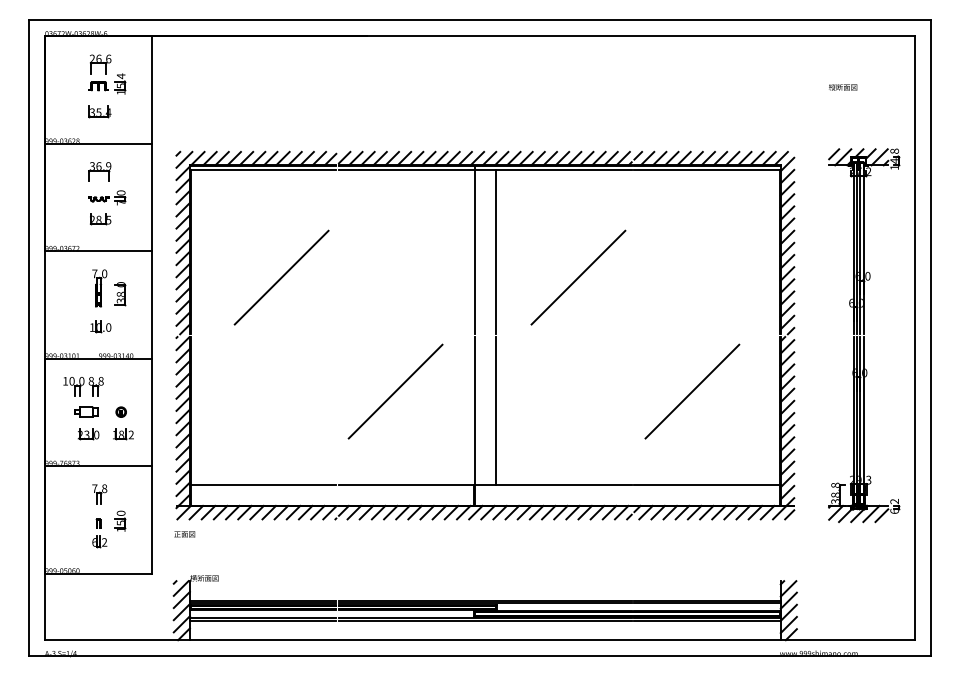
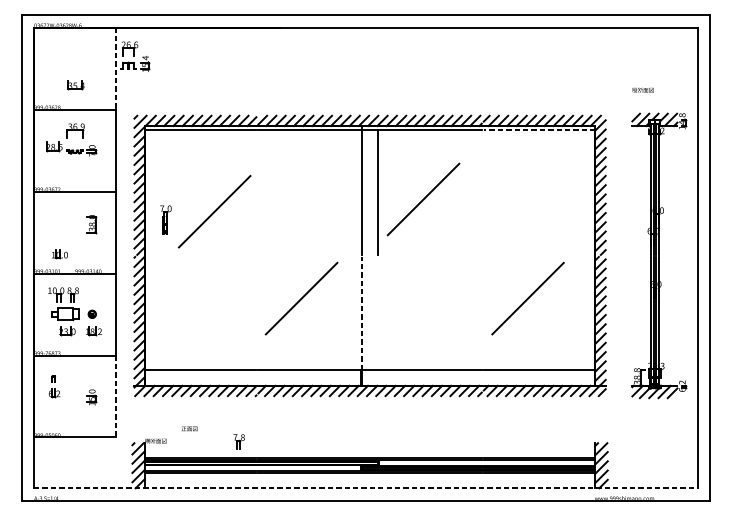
part: (107, 74) -> (135, 56), moved
text: (843, 87) -> (643, 90), moved
line: (152, 90) -> (116, 68), solid -> dashed
line: (707, 170) -> (539, 129), solid -> dashed
part: (100, 219) -> (54, 146), moved
line: (578, 277) -> (423, 199), moved
part: (99, 288) -> (165, 219), moved
part: (100, 326) -> (59, 254), moved
line: (474, 410) -> (361, 313), solid -> dashed
part: (86, 411) -> (65, 313), size x1.6
line: (496, 411) -> (378, 313), removed
part: (99, 494) -> (238, 441), moved
line: (152, 519) -> (116, 396), solid -> dashed
part: (99, 533) -> (54, 387), moved
text: (184, 534) -> (189, 429), moved
line: (480, 640) -> (366, 488), solid -> dashed

